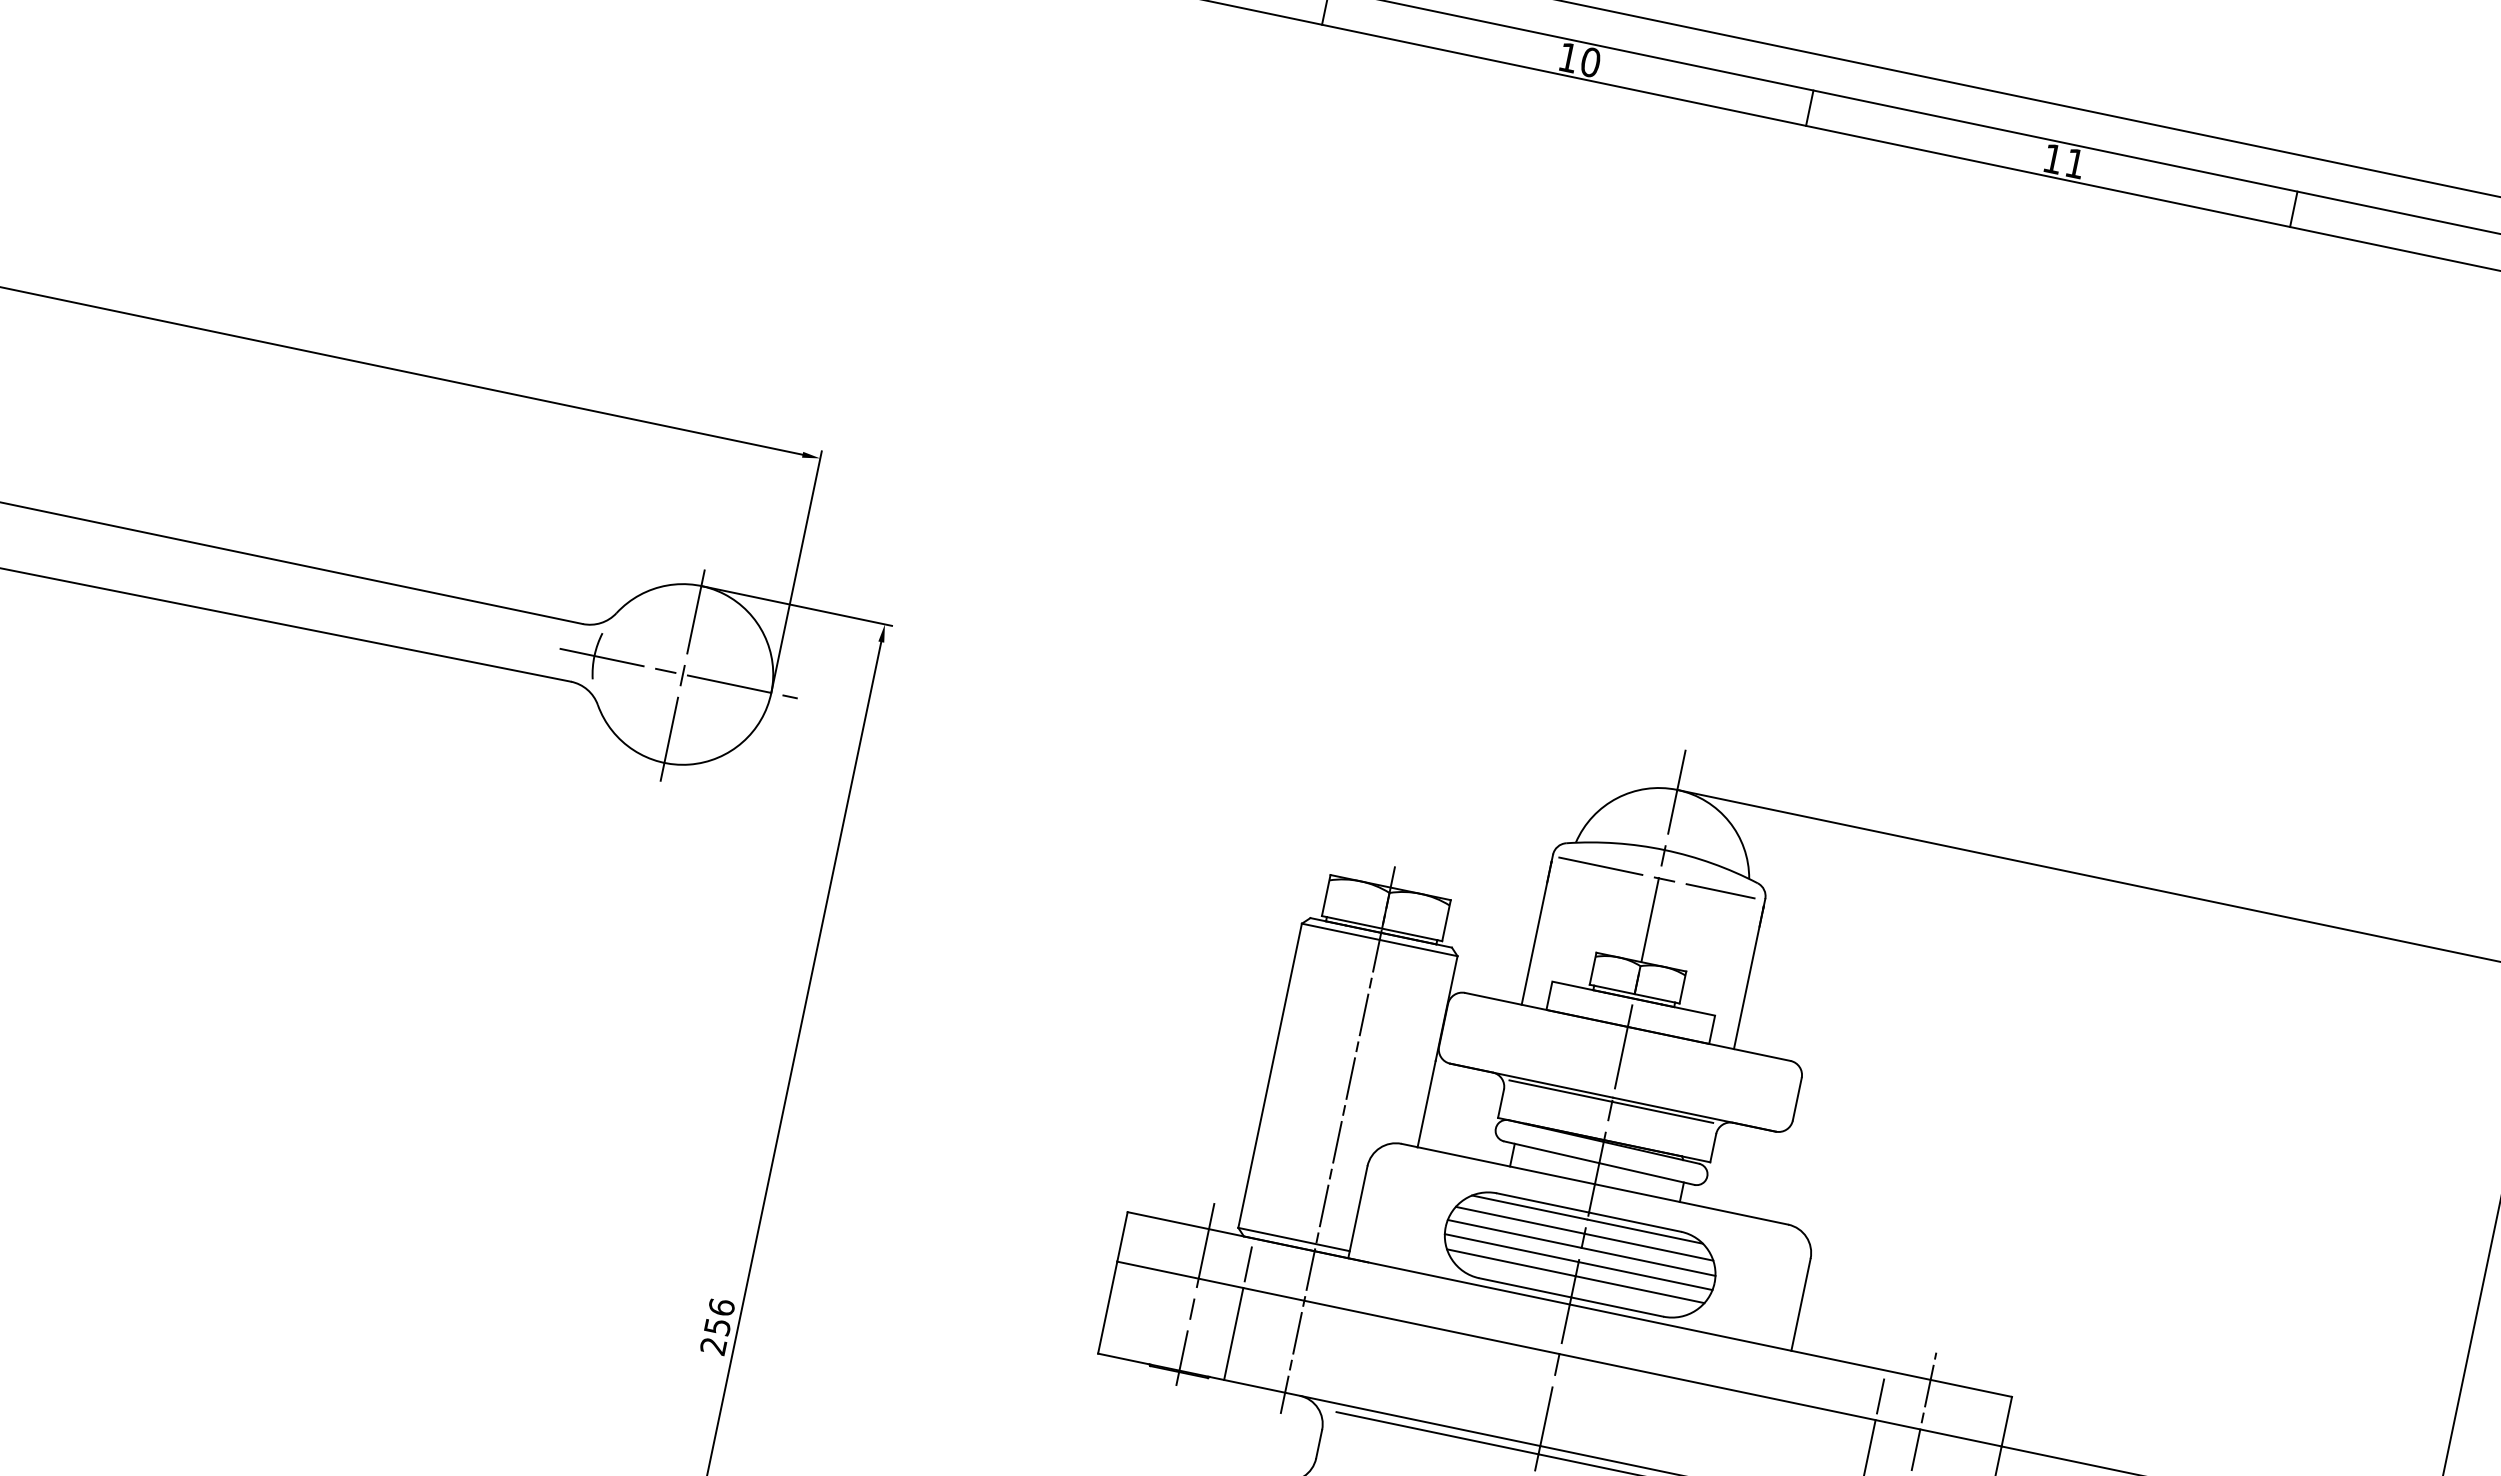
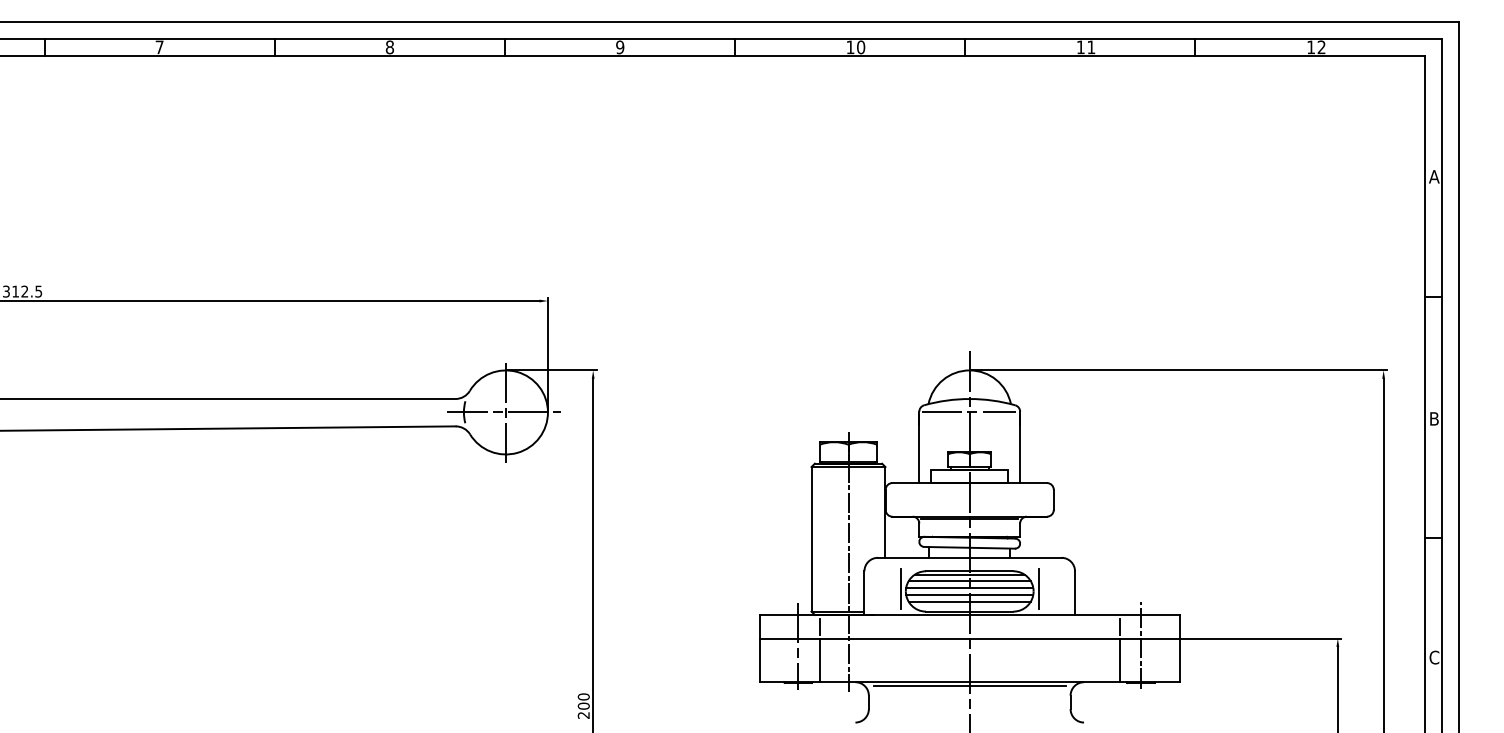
line: (1435, 1218) -> (900, 588), added
line: (1726, 1279) -> (1038, 588), added
text: (719, 1316) -> (583, 701), 256 -> 200

